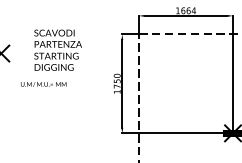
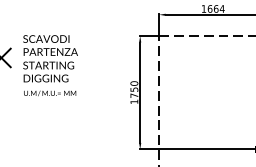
text: (57, 49) -> (49, 57), moved

